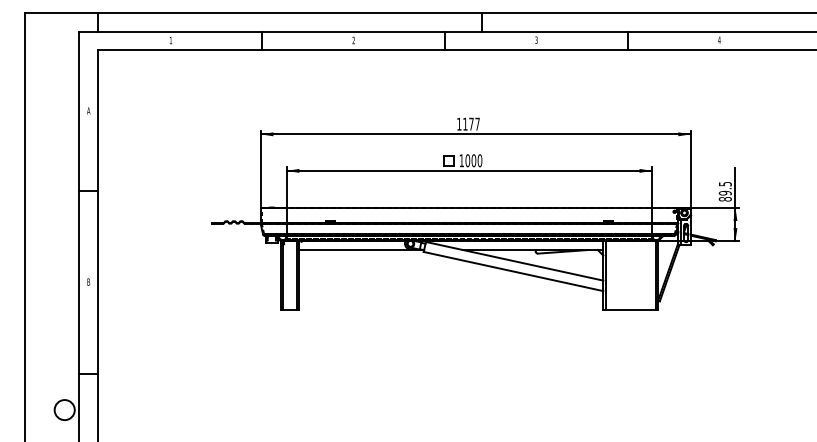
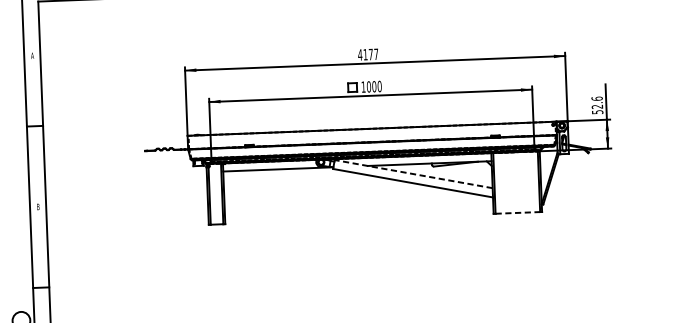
text: (458, 123) -> (359, 54), 1177 -> 4177
text: (724, 191) -> (596, 105), 89.5 -> 52.6
line: (514, 261) -> (413, 174), solid -> dashed
line: (631, 309) -> (518, 212), solid -> dashed

